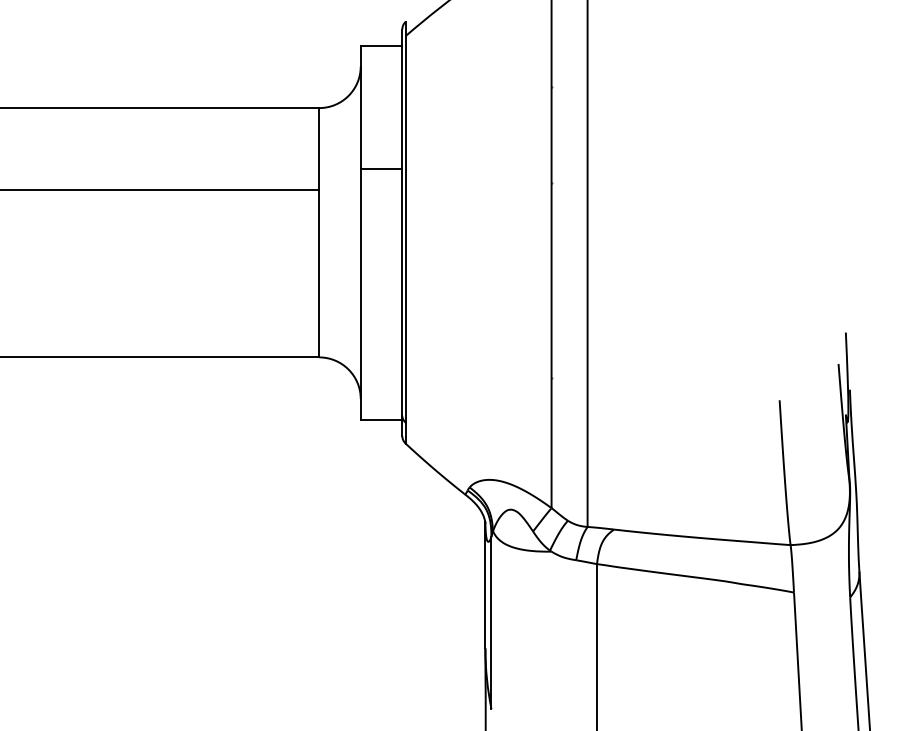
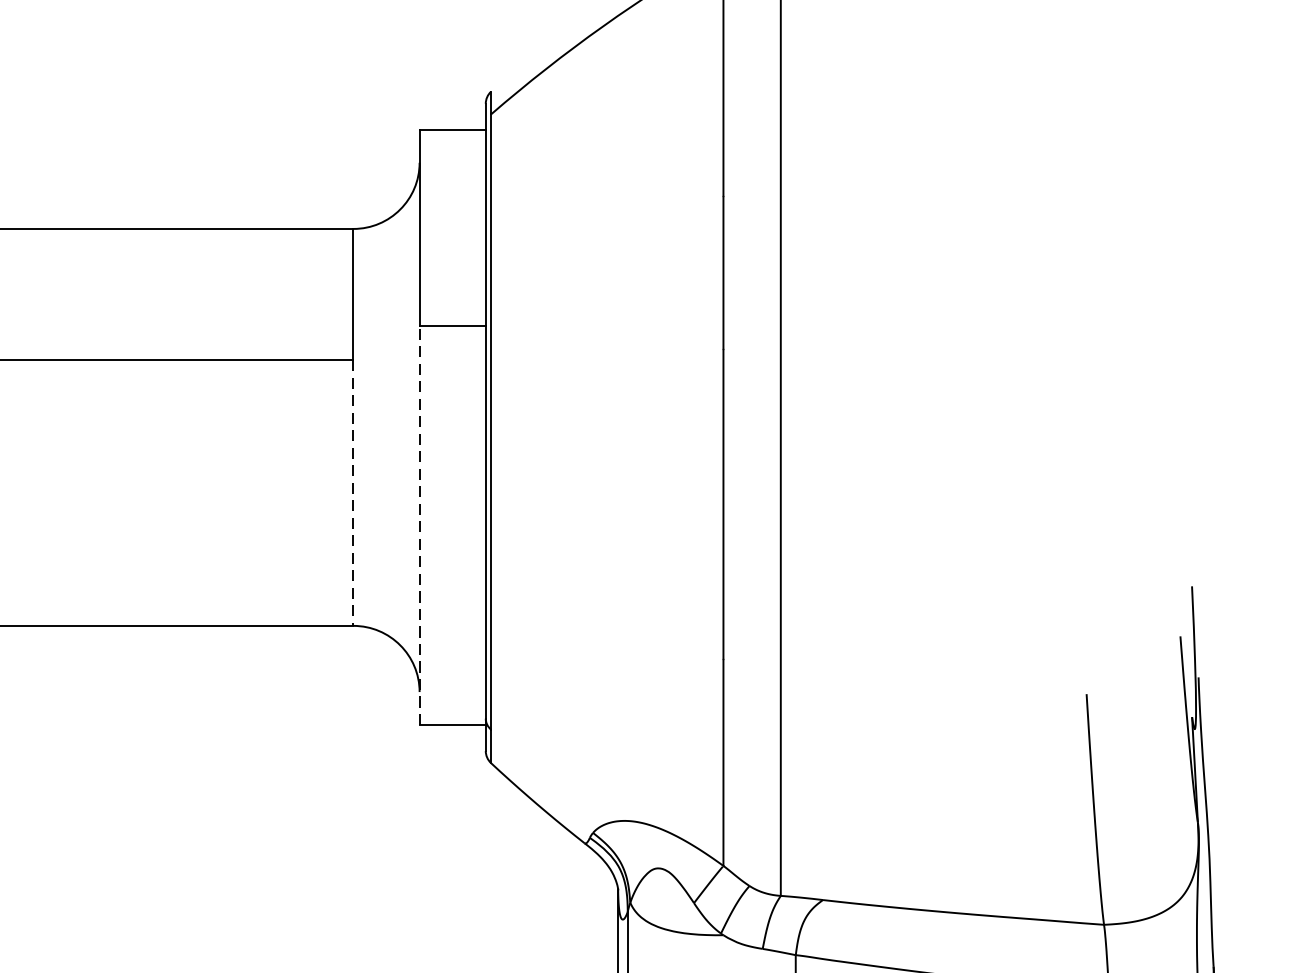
line: (319, 274) -> (353, 493), solid -> dashed
line: (360, 294) -> (419, 525), solid -> dashed

